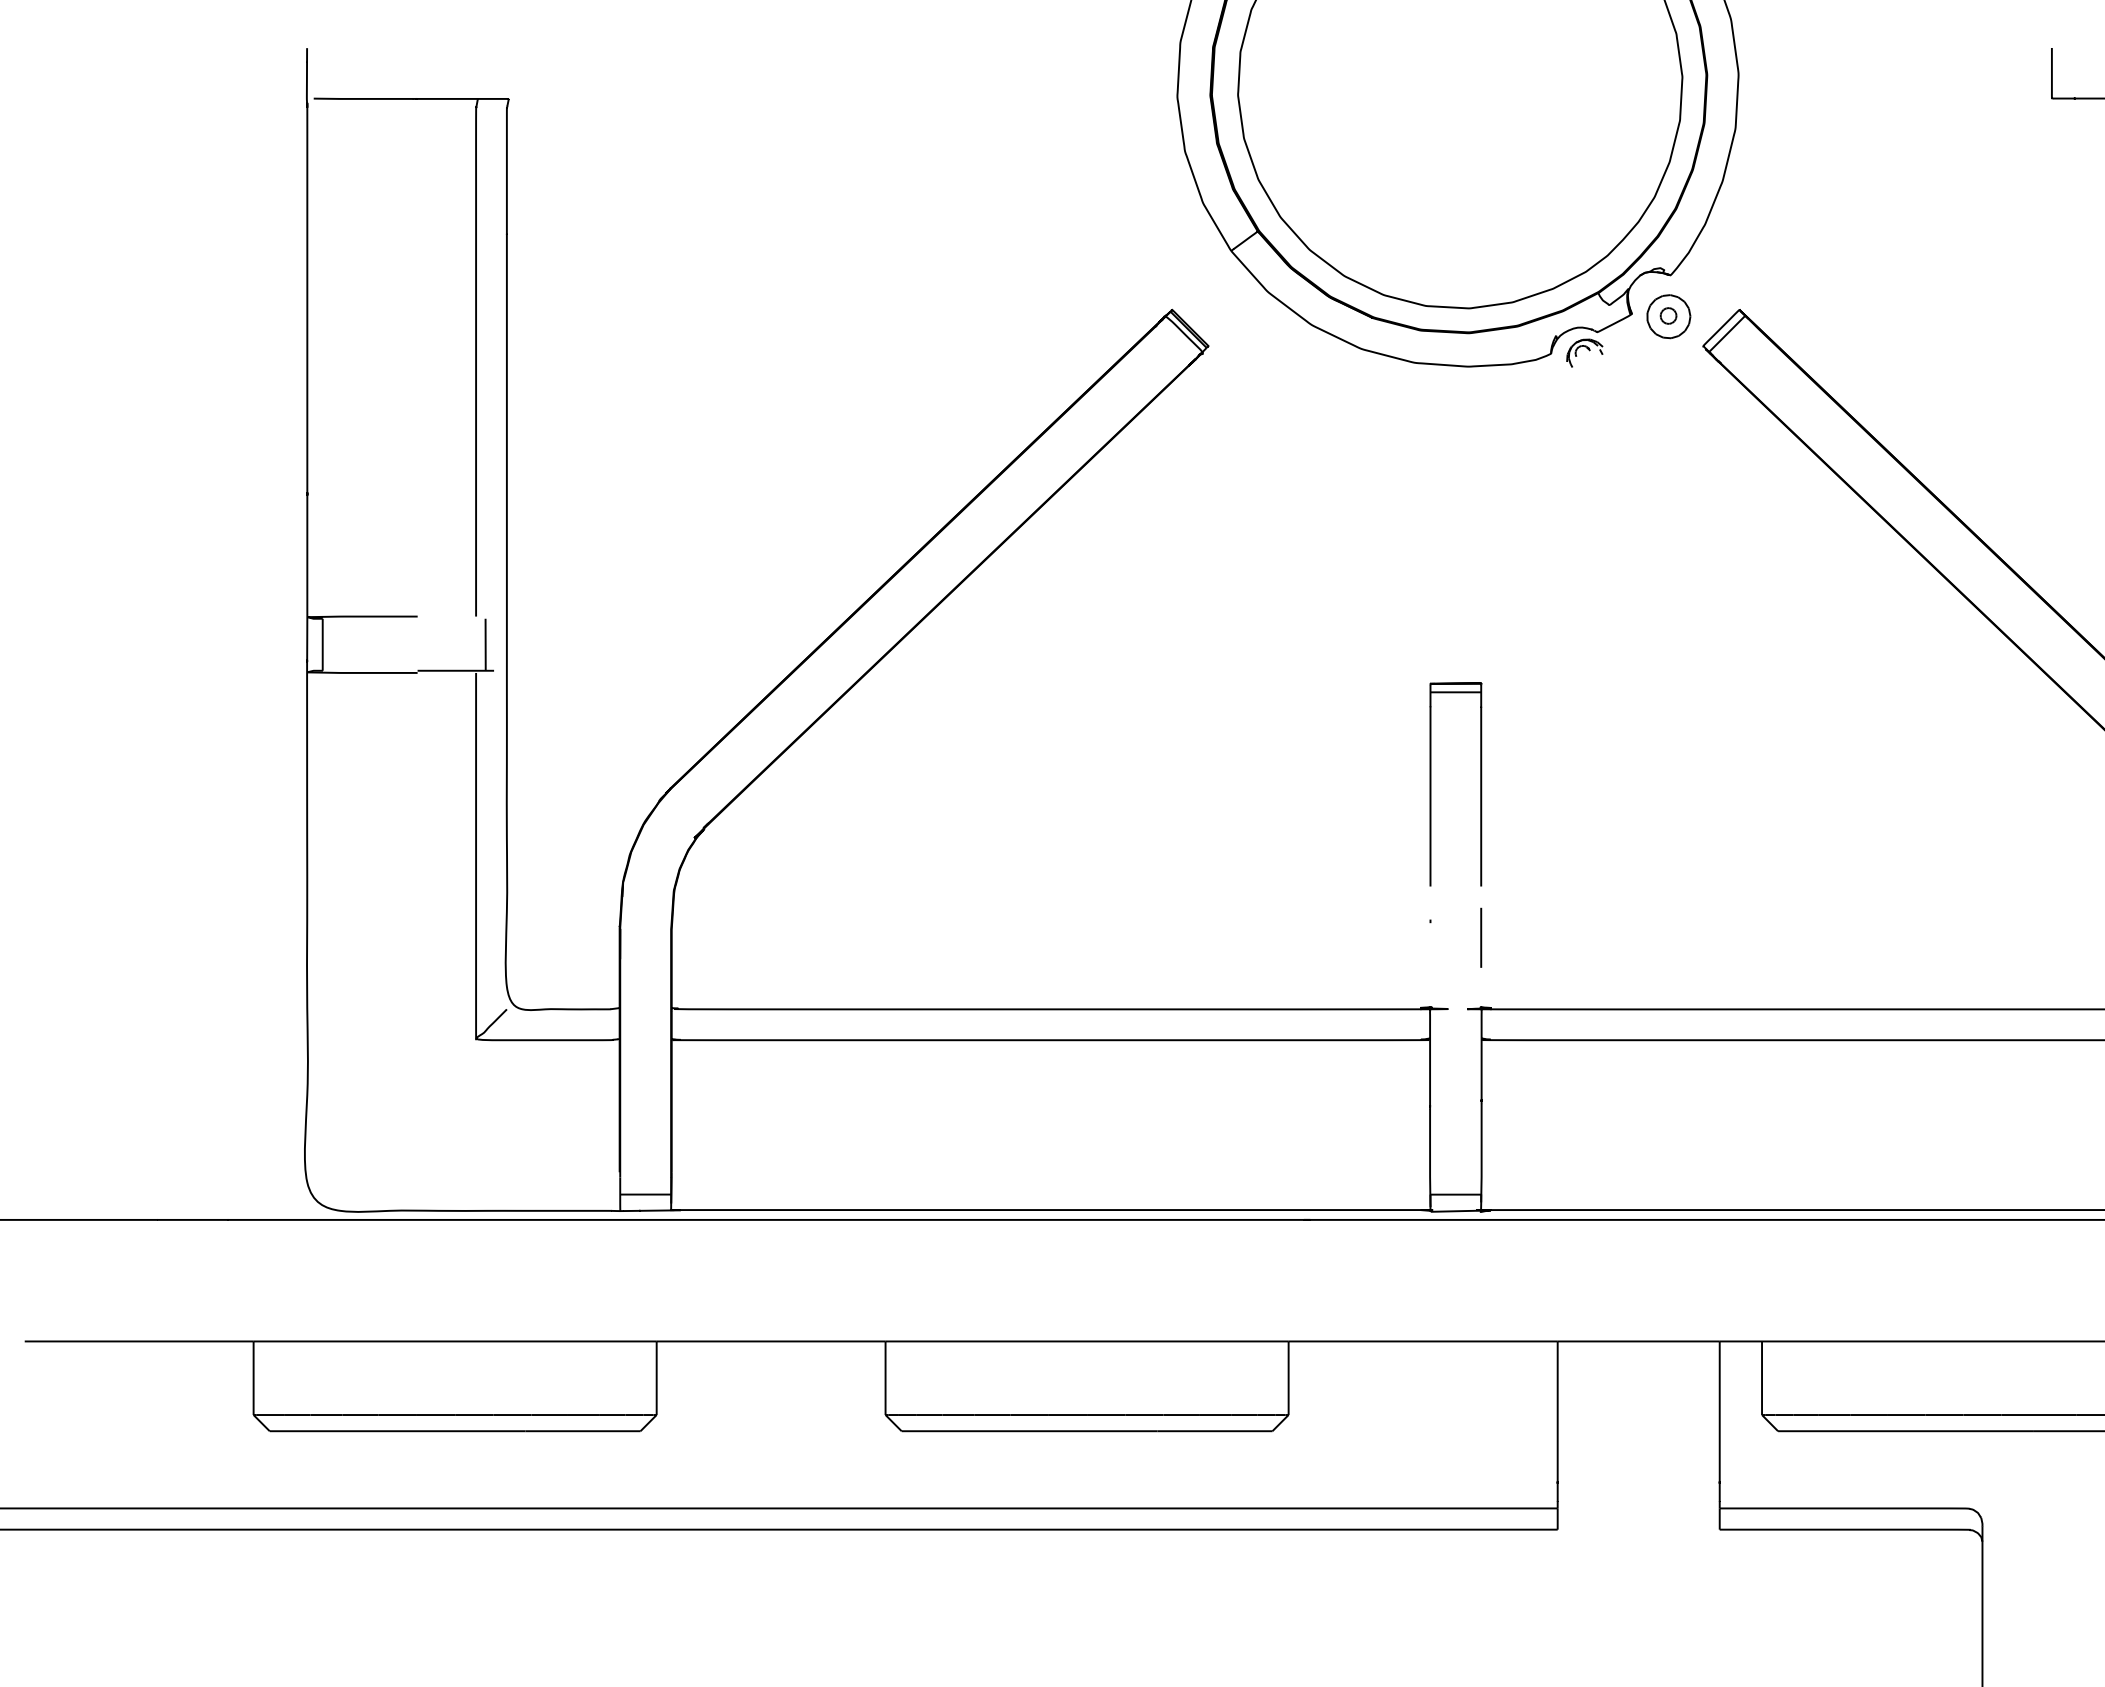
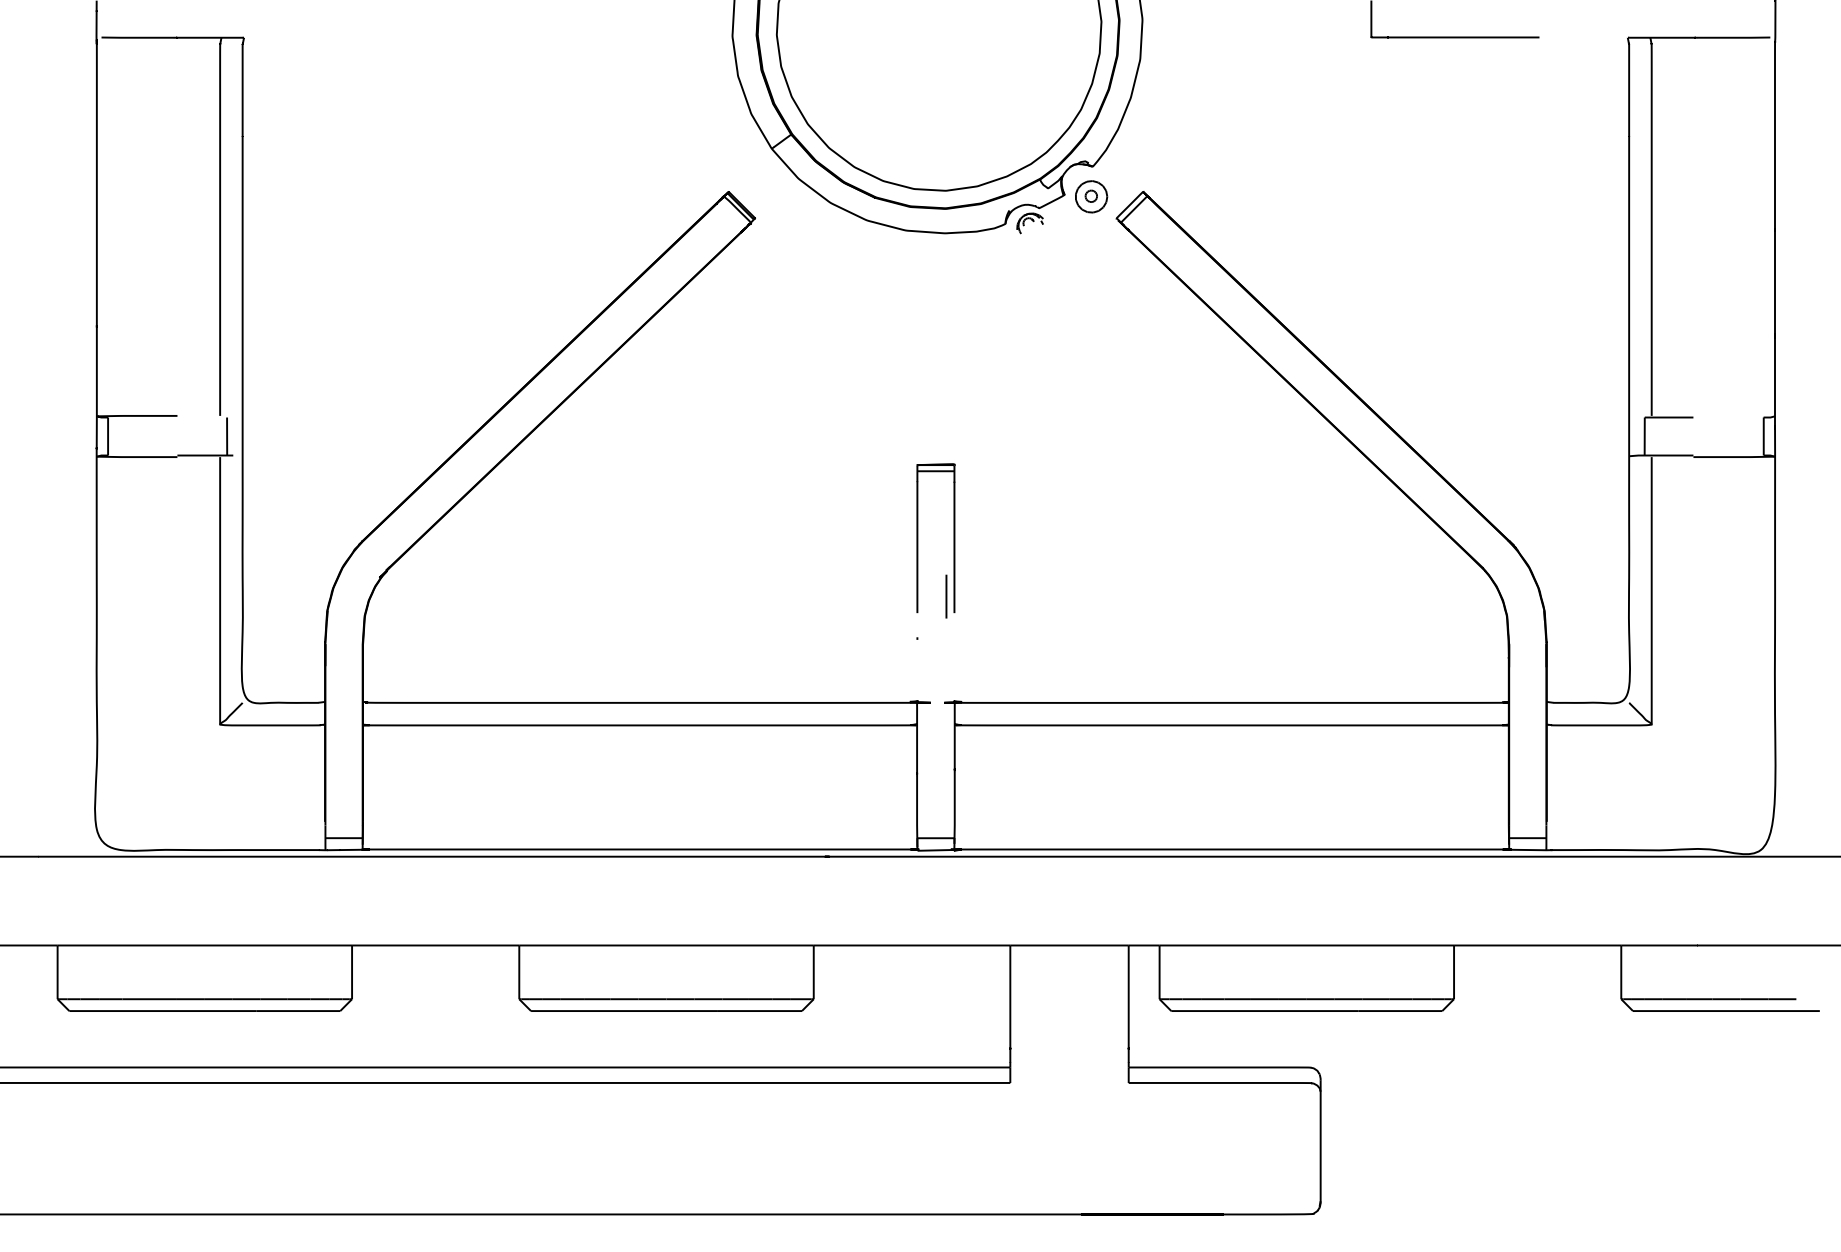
line: (1481, 937) -> (946, 596), moved

